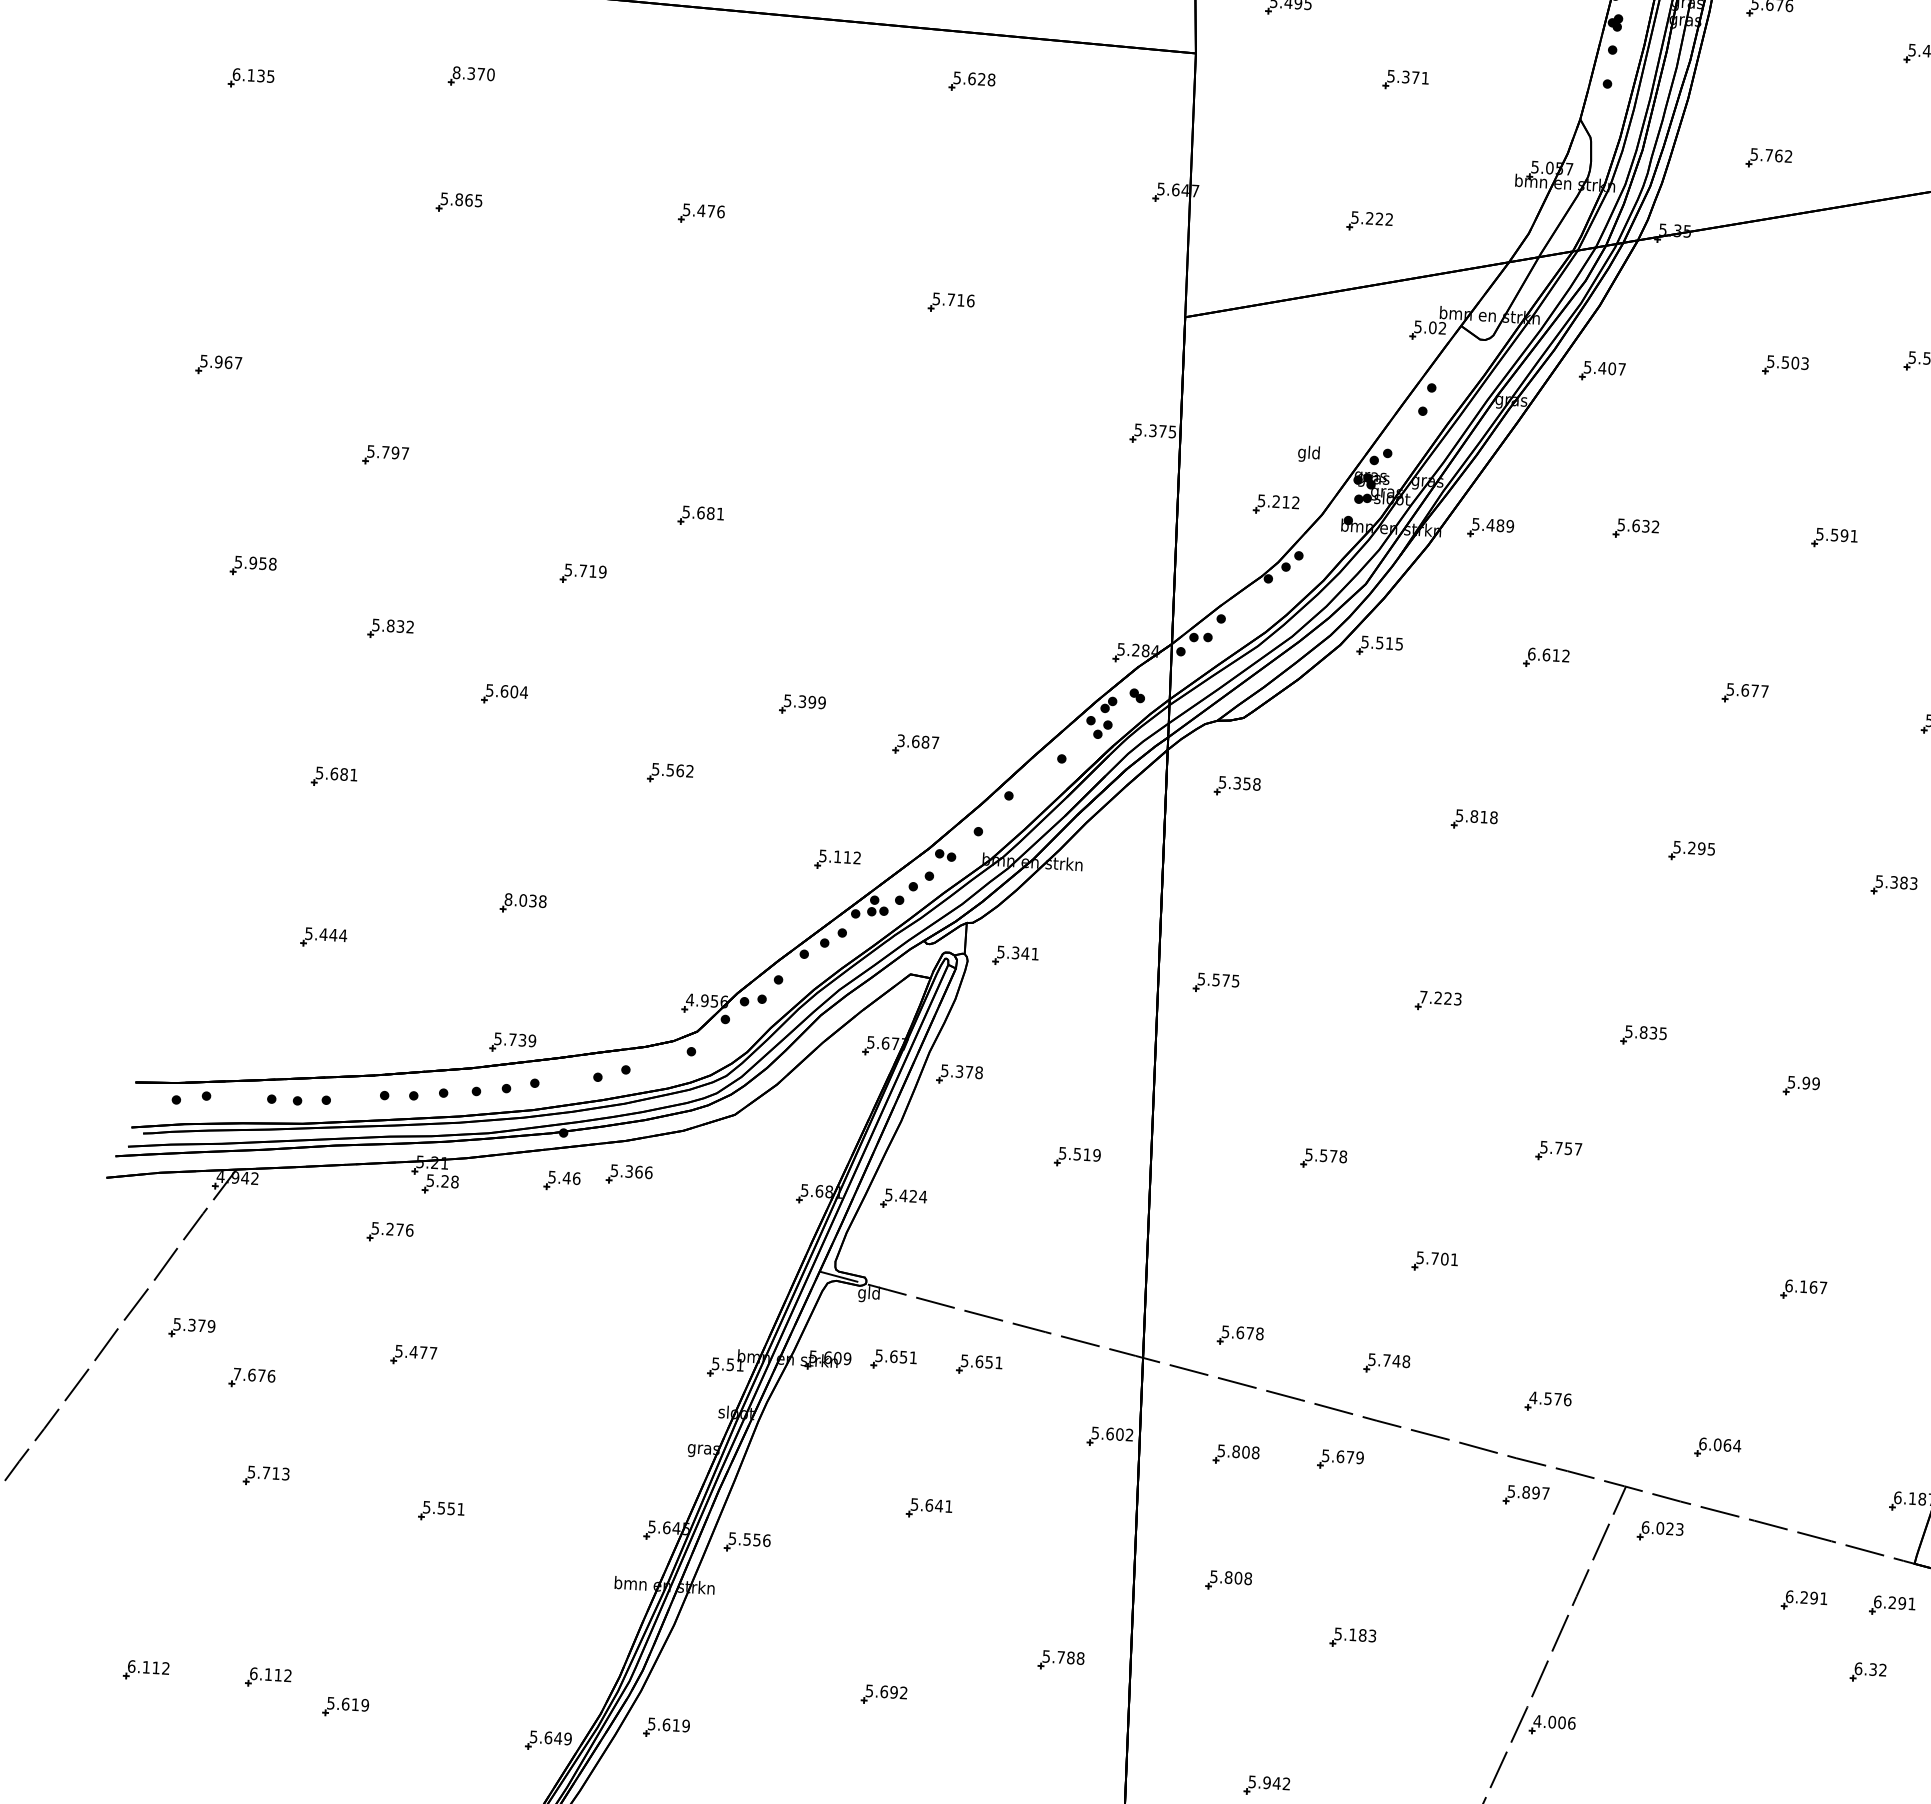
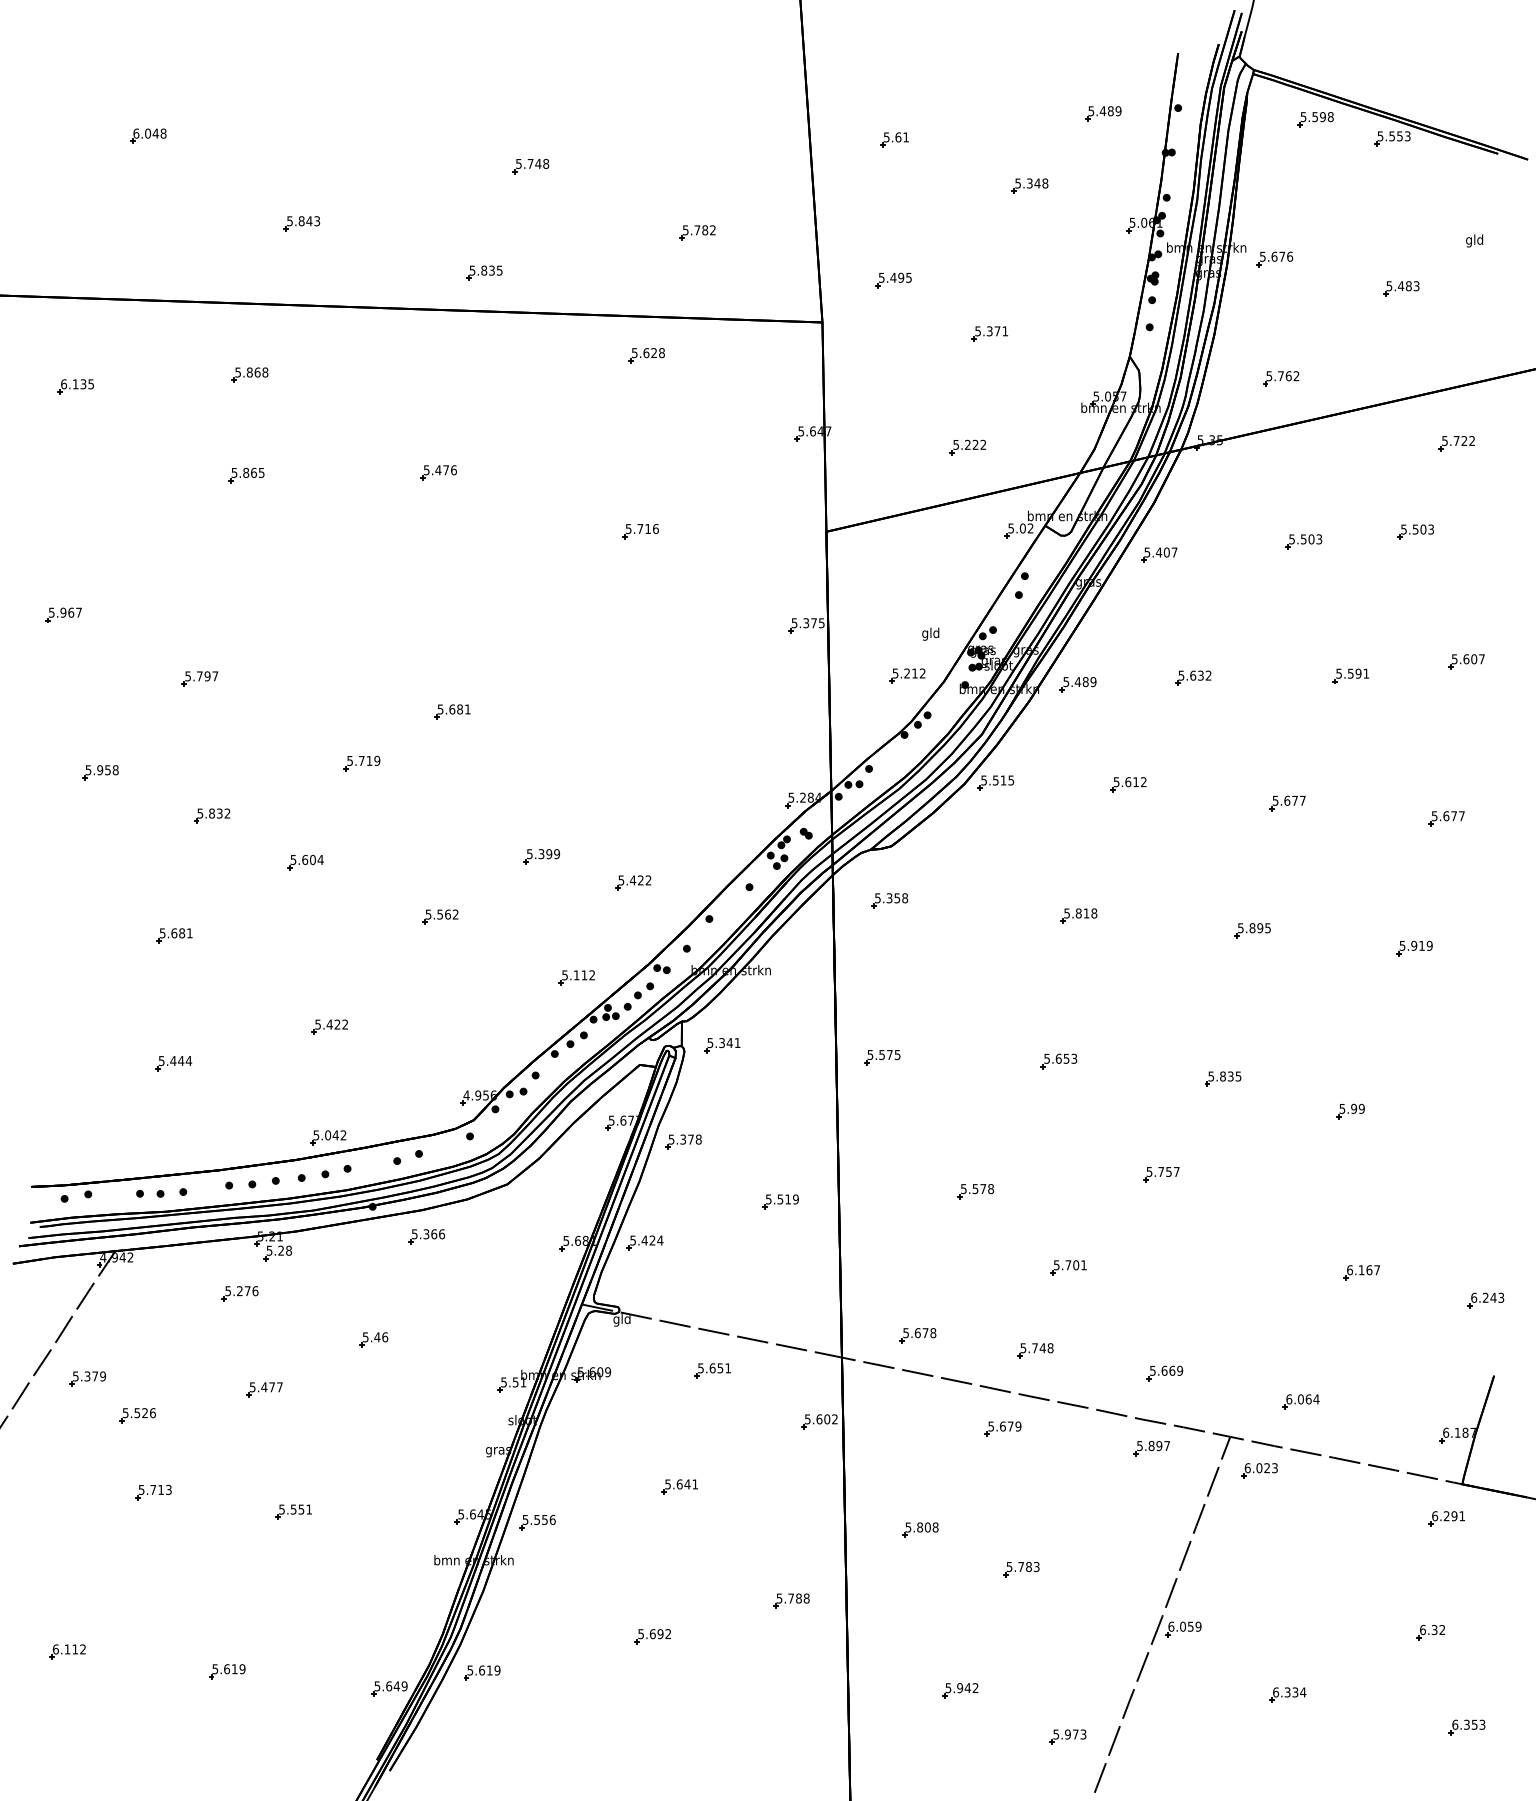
text: (473, 73) -> (251, 372), 8.370 -> 5.868
text: (1531, 654) -> (1116, 782), 6.612 -> 5.612
text: (917, 741) -> (634, 880), 3.687 -> 5.422
text: (1691, 848) -> (1252, 928), 5.295 -> 5.895
text: (1903, 882) -> (1421, 945), 5.383 -> 5.919
text: (525, 900) -> (331, 1024), 8.038 -> 5.422
text: (1435, 997) -> (1056, 1058), 7.223 -> 5.653
text: (522, 1040) -> (335, 1135), 5.739 -> 5.042
part: (561, 1180) -> (373, 1339), moved
part: (893, 1359) -> (644, 1370), removed
text: (248, 1375) -> (134, 1413), 7.676 -> 5.526
text: (1550, 1398) -> (1166, 1370), 4.576 -> 5.669
part: (1236, 1454) -> (920, 1429), removed
part: (1803, 1600) -> (1376, 1518), removed
text: (1352, 1634) -> (1020, 1566), 5.183 -> 5.783
part: (1867, 1672) -> (1430, 1632), moved
part: (268, 1677) -> (164, 1651), removed
text: (1554, 1722) -> (1184, 1626), 4.006 -> 6.059

